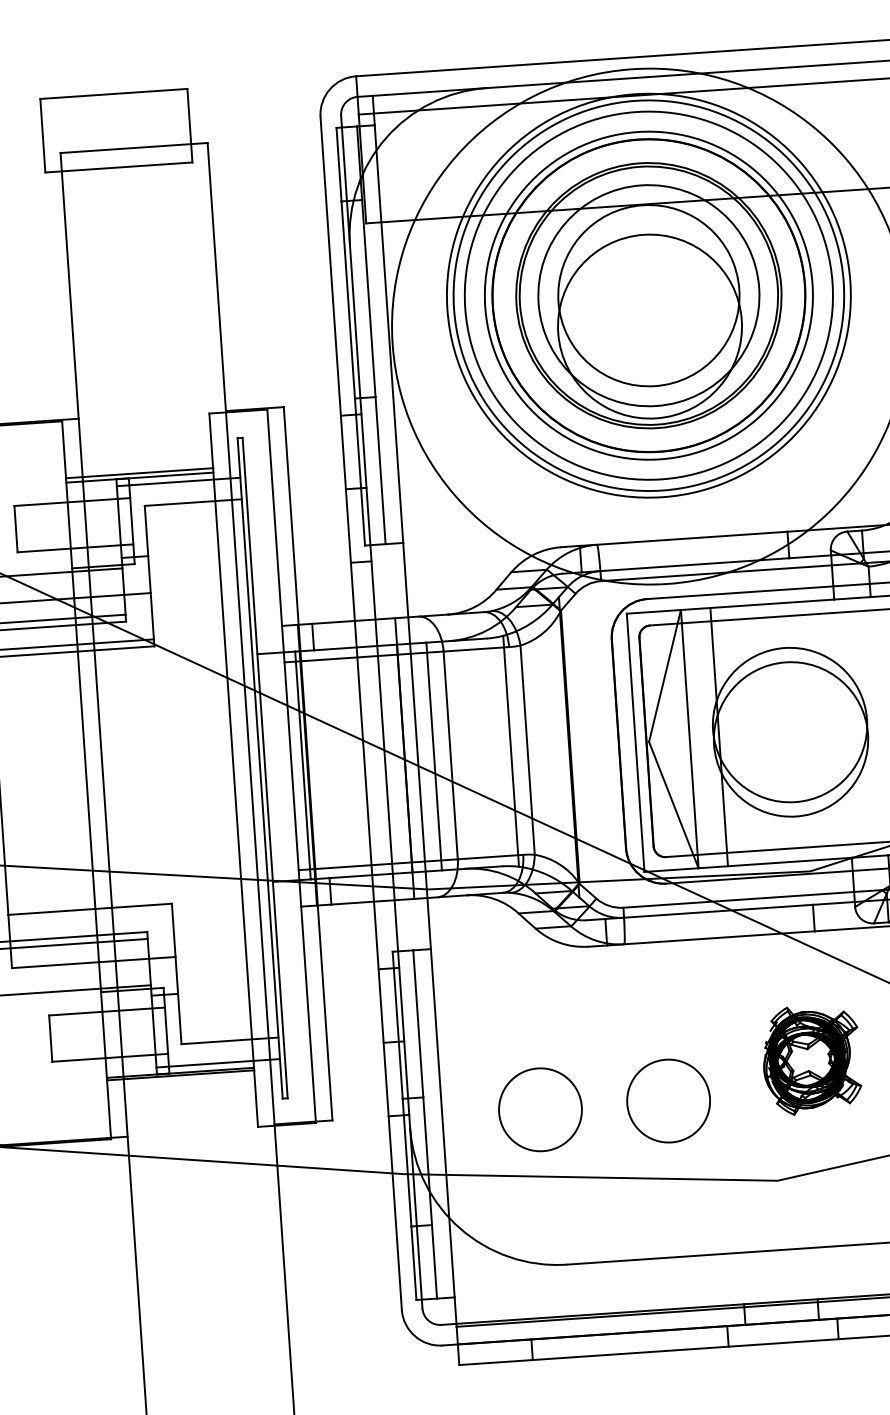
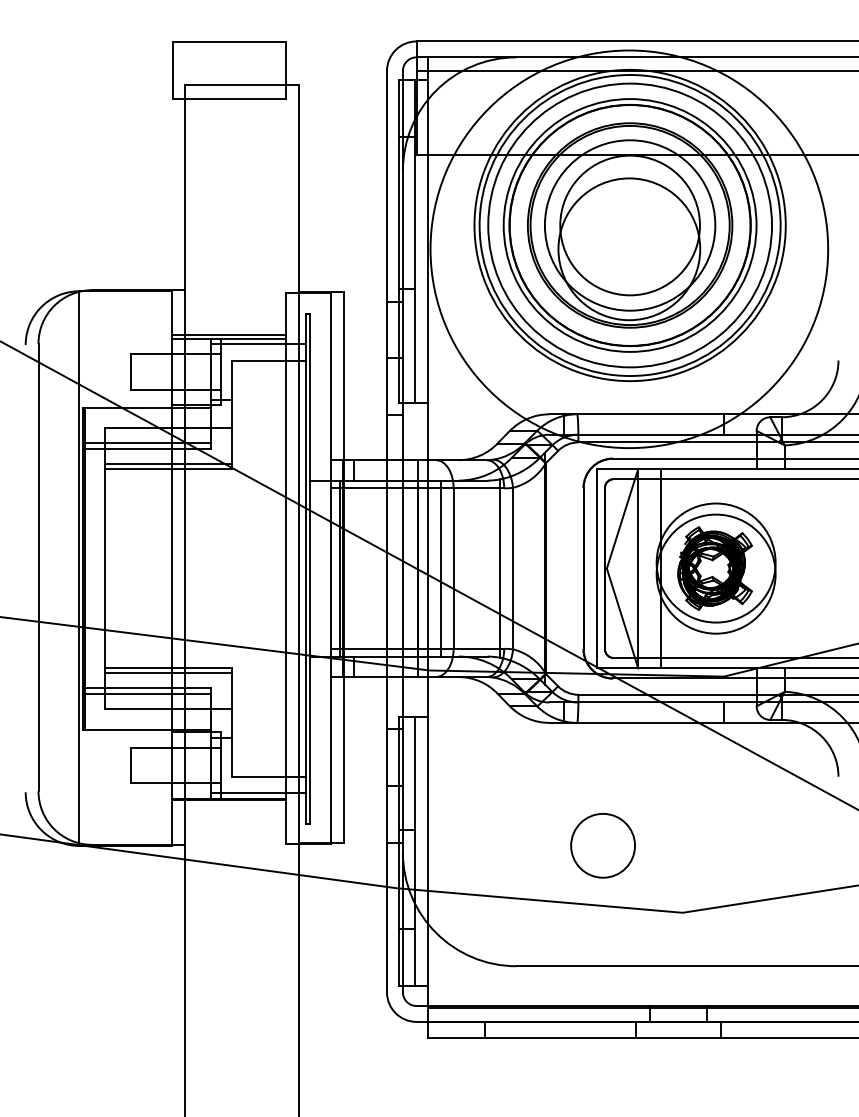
line: (90, 916) -> (168, 673), added
part: (810, 1059) -> (714, 568), moved
circle: (539, 1109) -> (503, 845), removed

